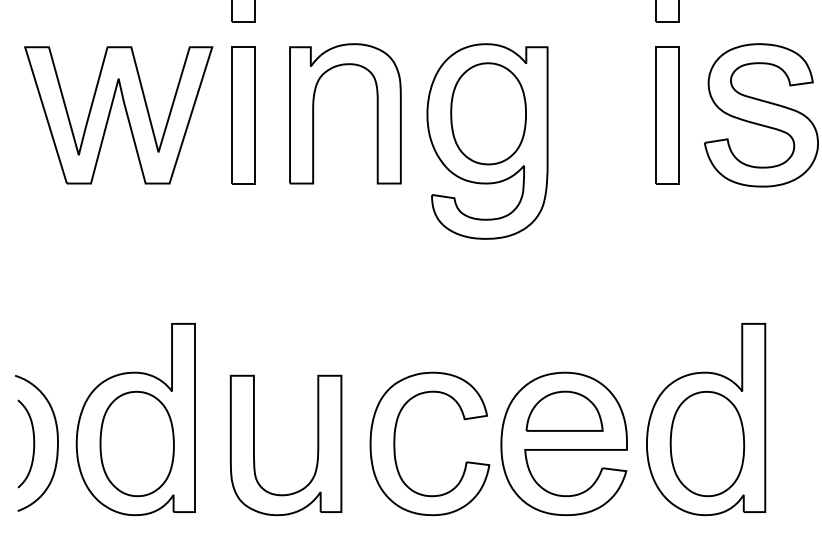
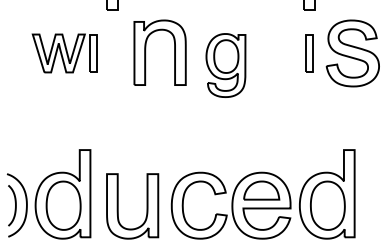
part: (139, 115) -> (64, 53), size x0.6
part: (667, 115) -> (309, 53), size x0.6
part: (486, 141) -> (225, 65), size x0.7

